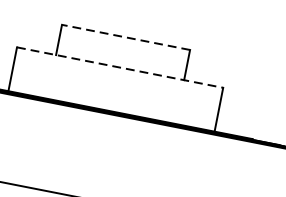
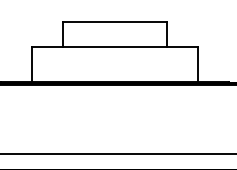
line: (126, 37) -> (115, 22), dashed -> solid
line: (120, 67) -> (115, 46), dashed -> solid

